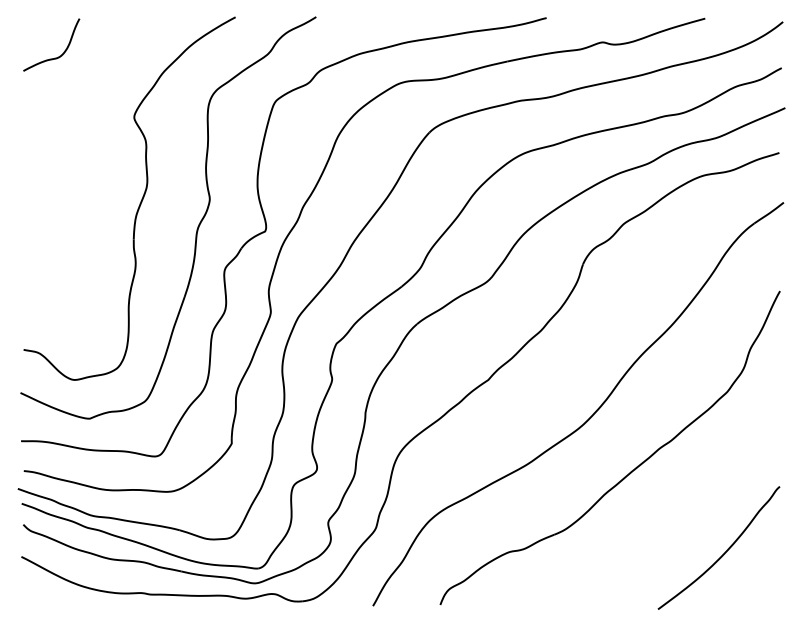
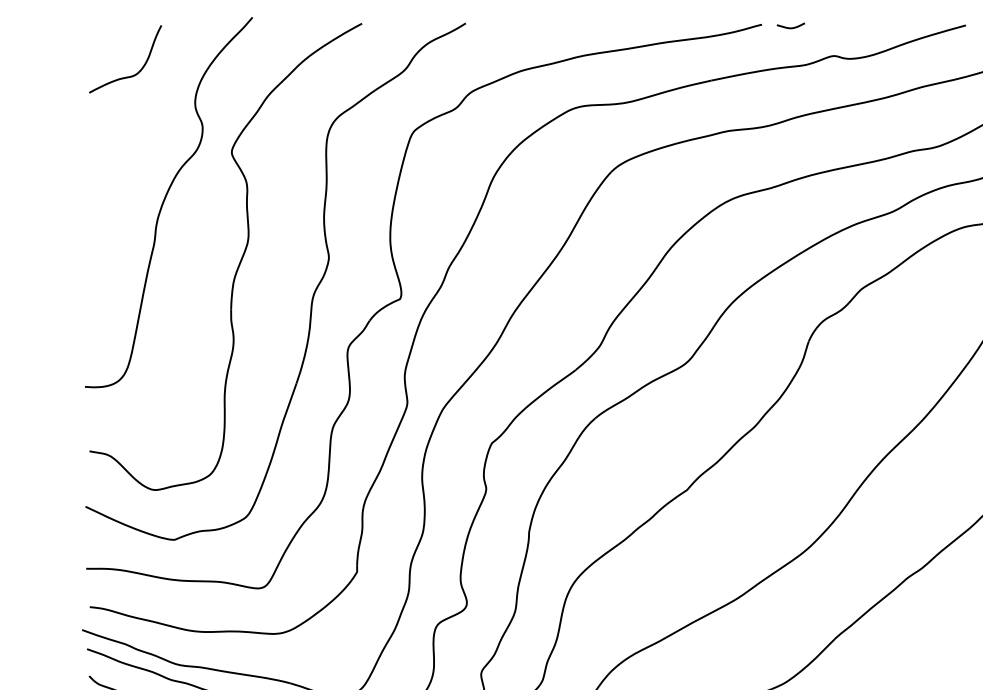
curve: (570, 19) -> (792, 26), added
curve: (82, 155) -> (165, 201), added

